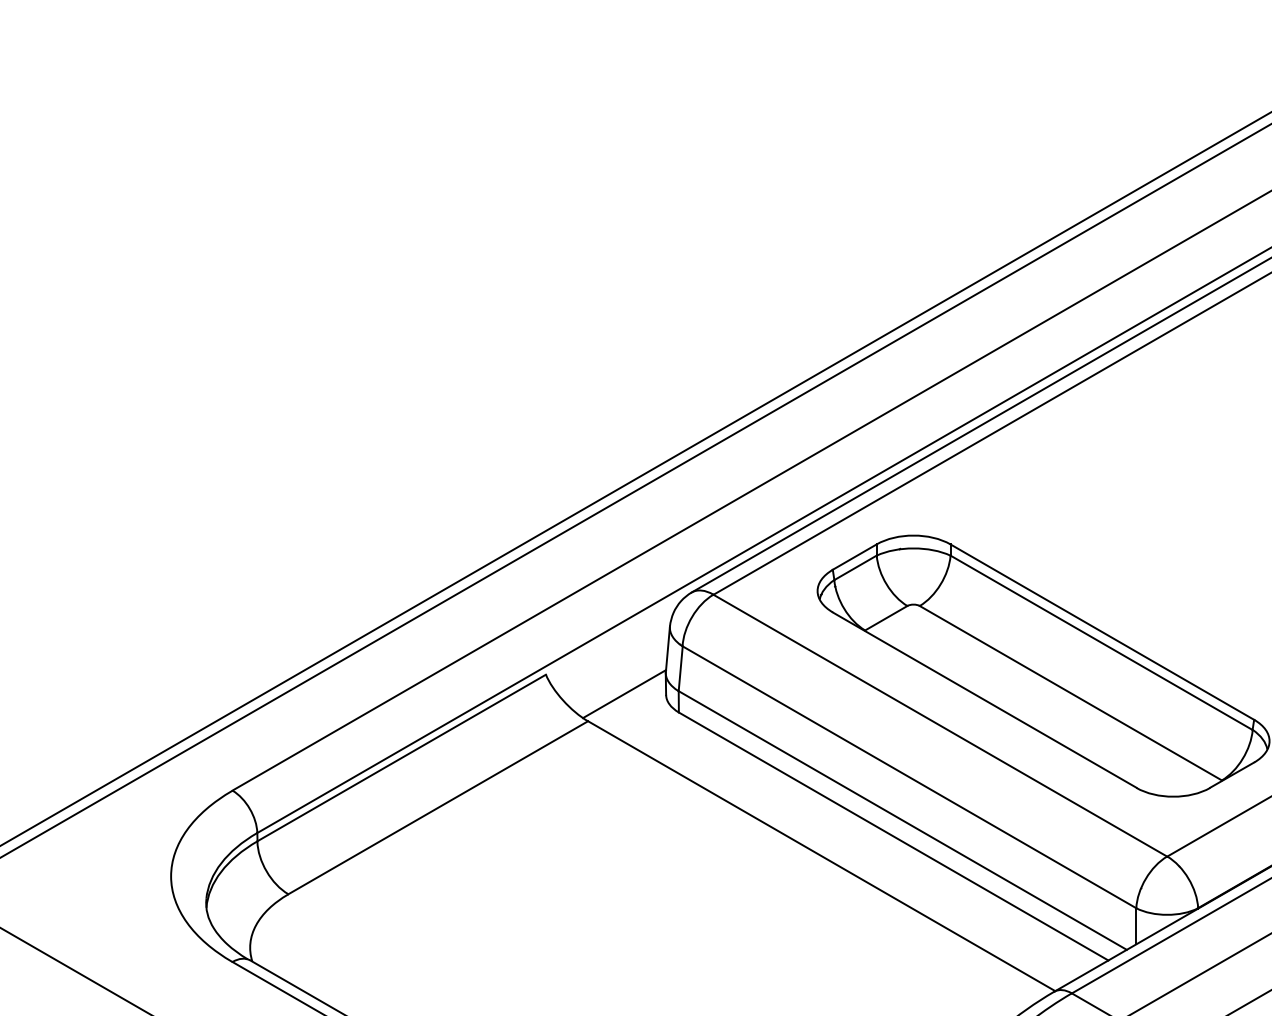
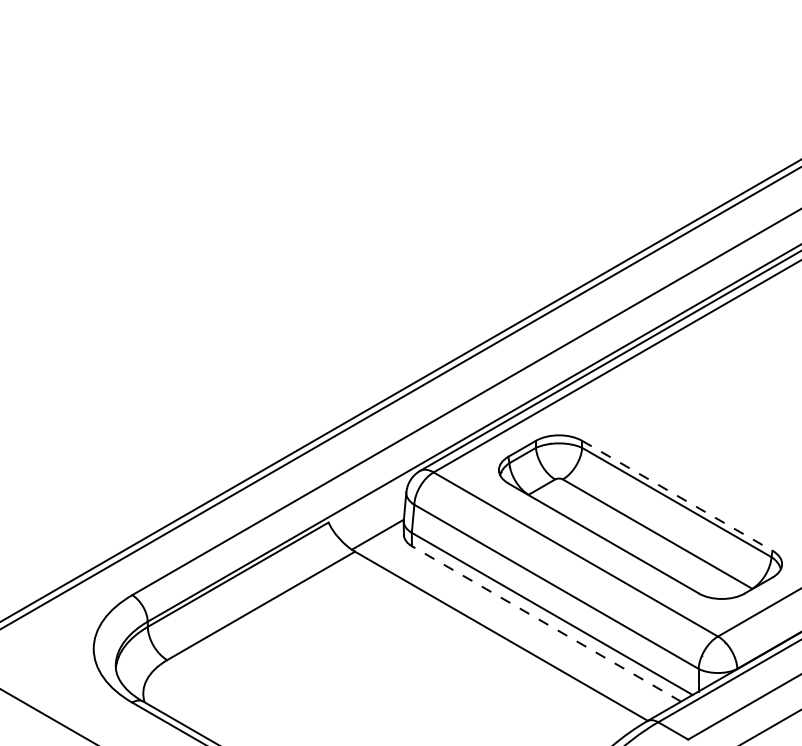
line: (1102, 631) -> (677, 495), solid -> dashed
line: (893, 835) -> (546, 623), solid -> dashed

